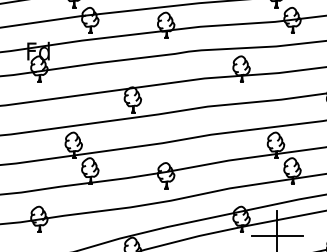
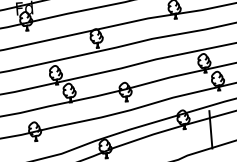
line: (276, 236) -> (210, 130), removed

